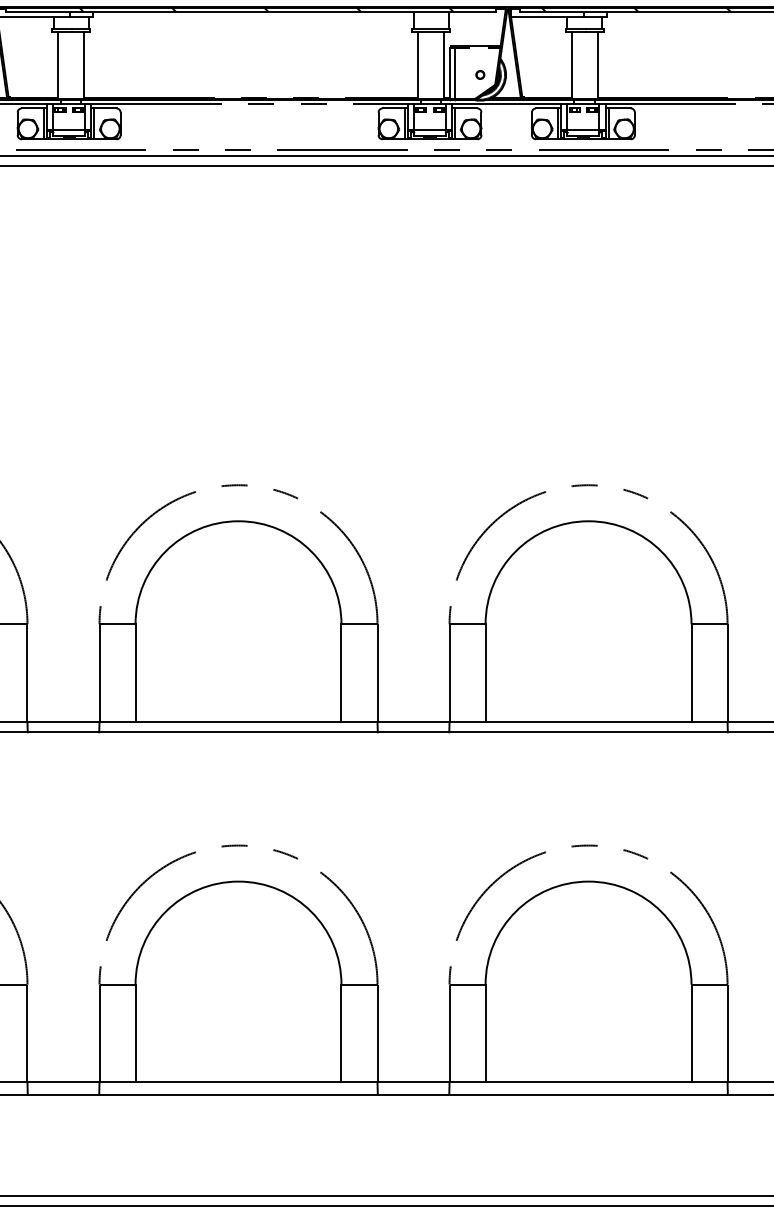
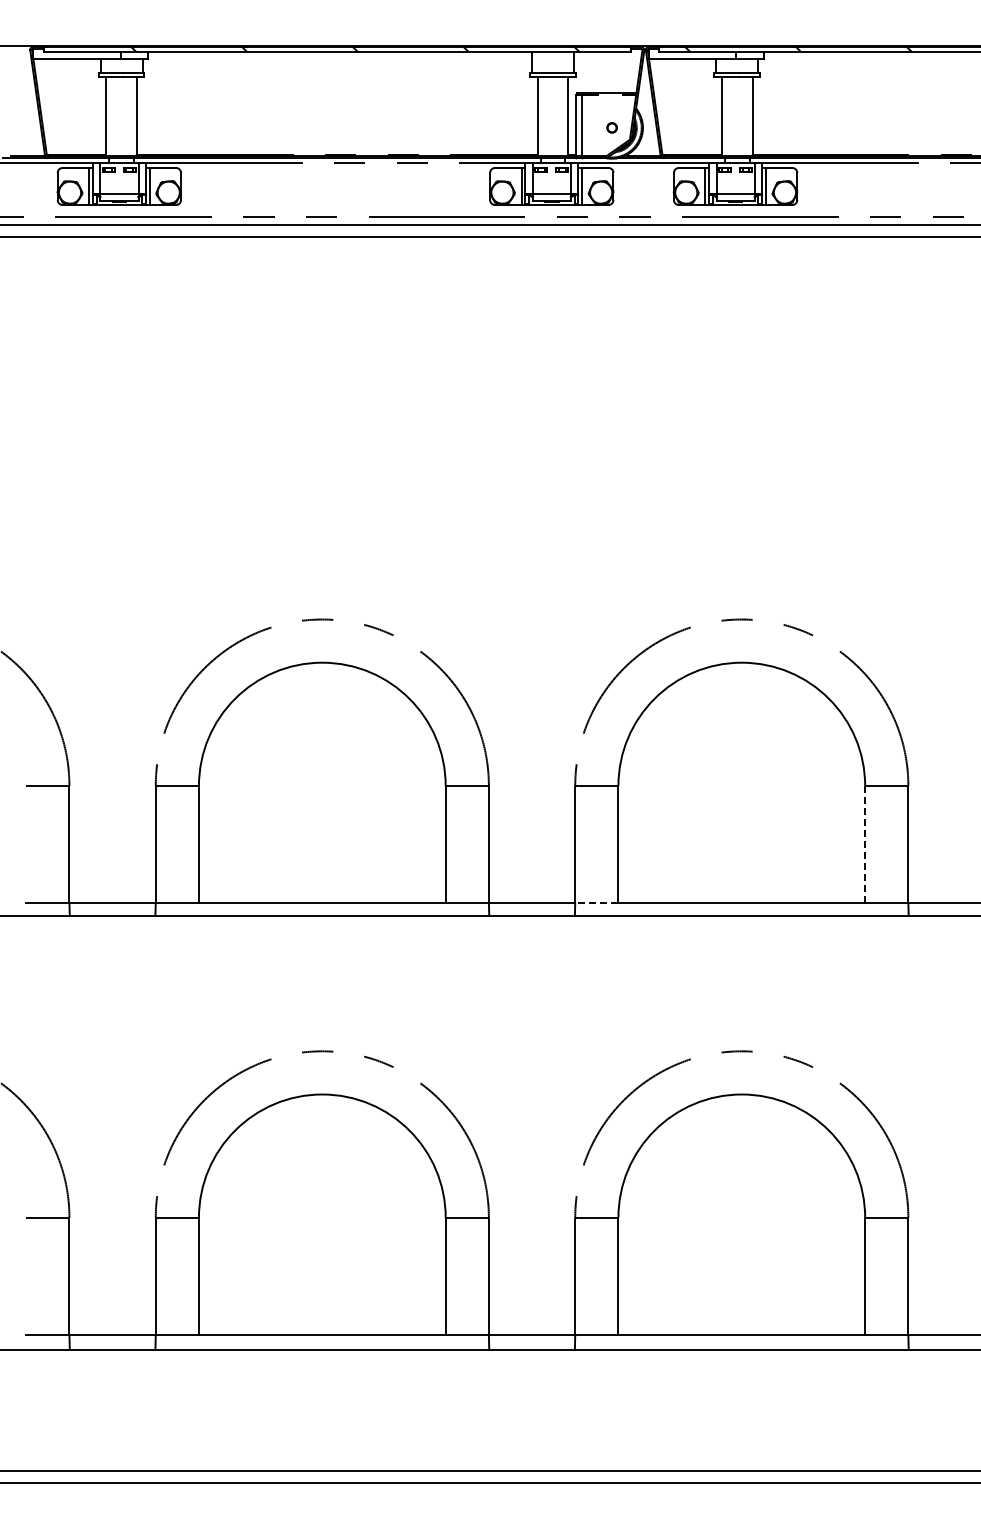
line: (691, 672) -> (865, 844), solid -> dashed
line: (467, 722) -> (596, 903), solid -> dashed

